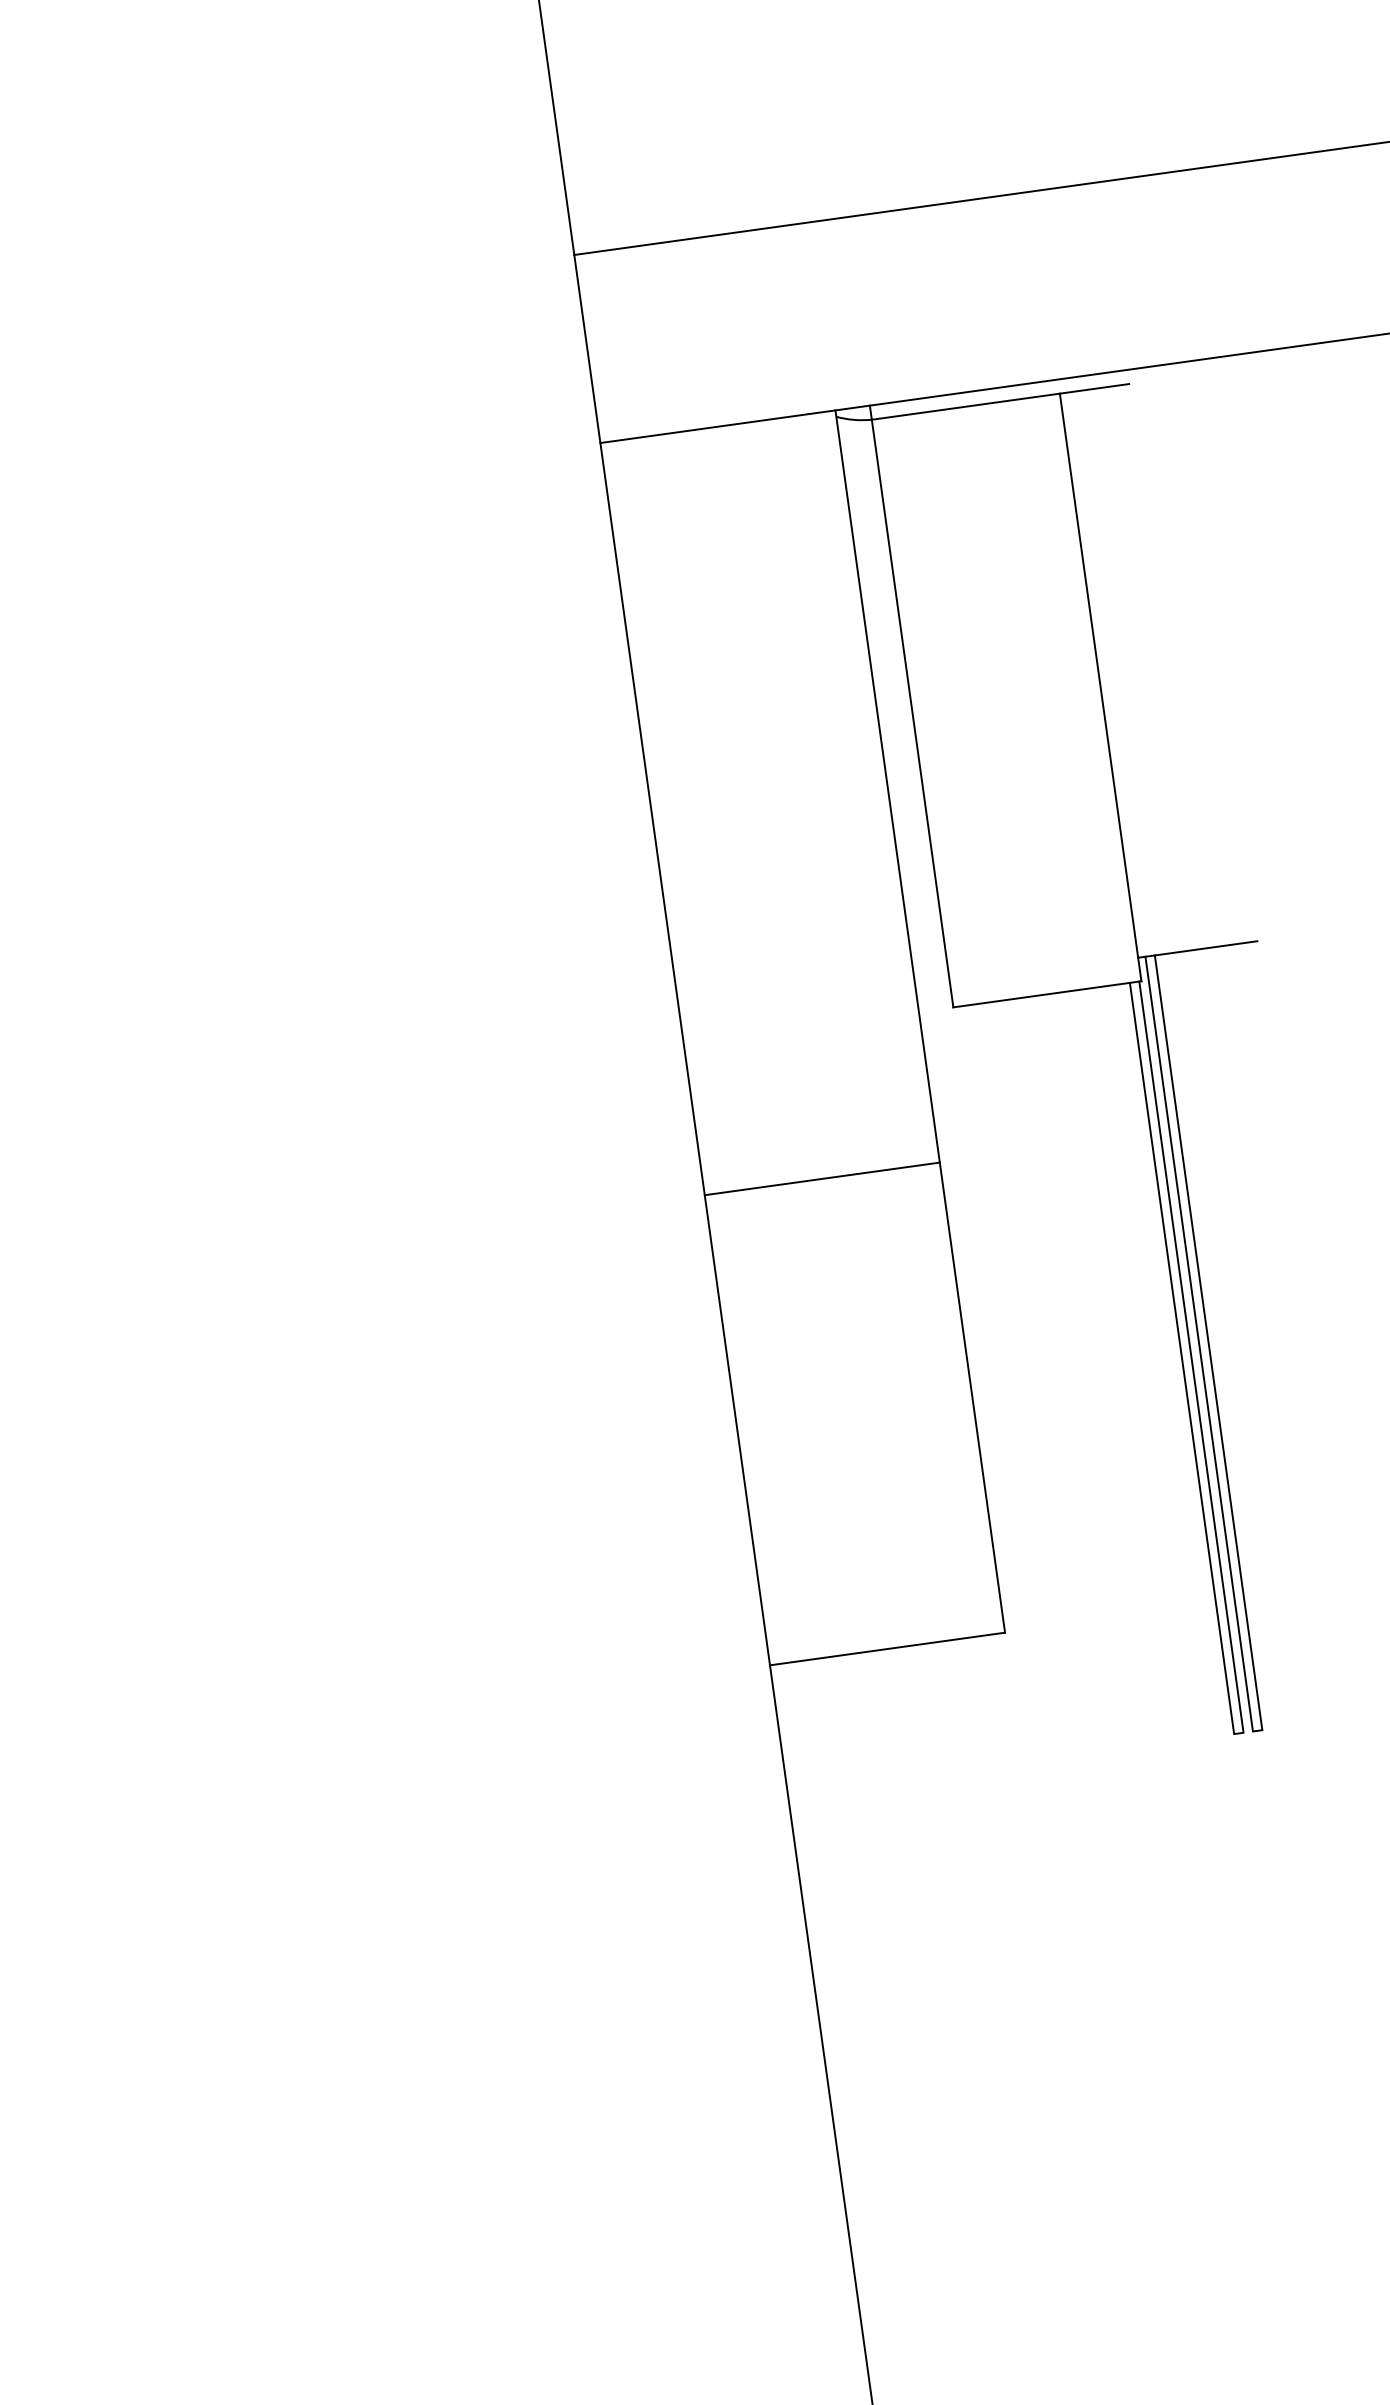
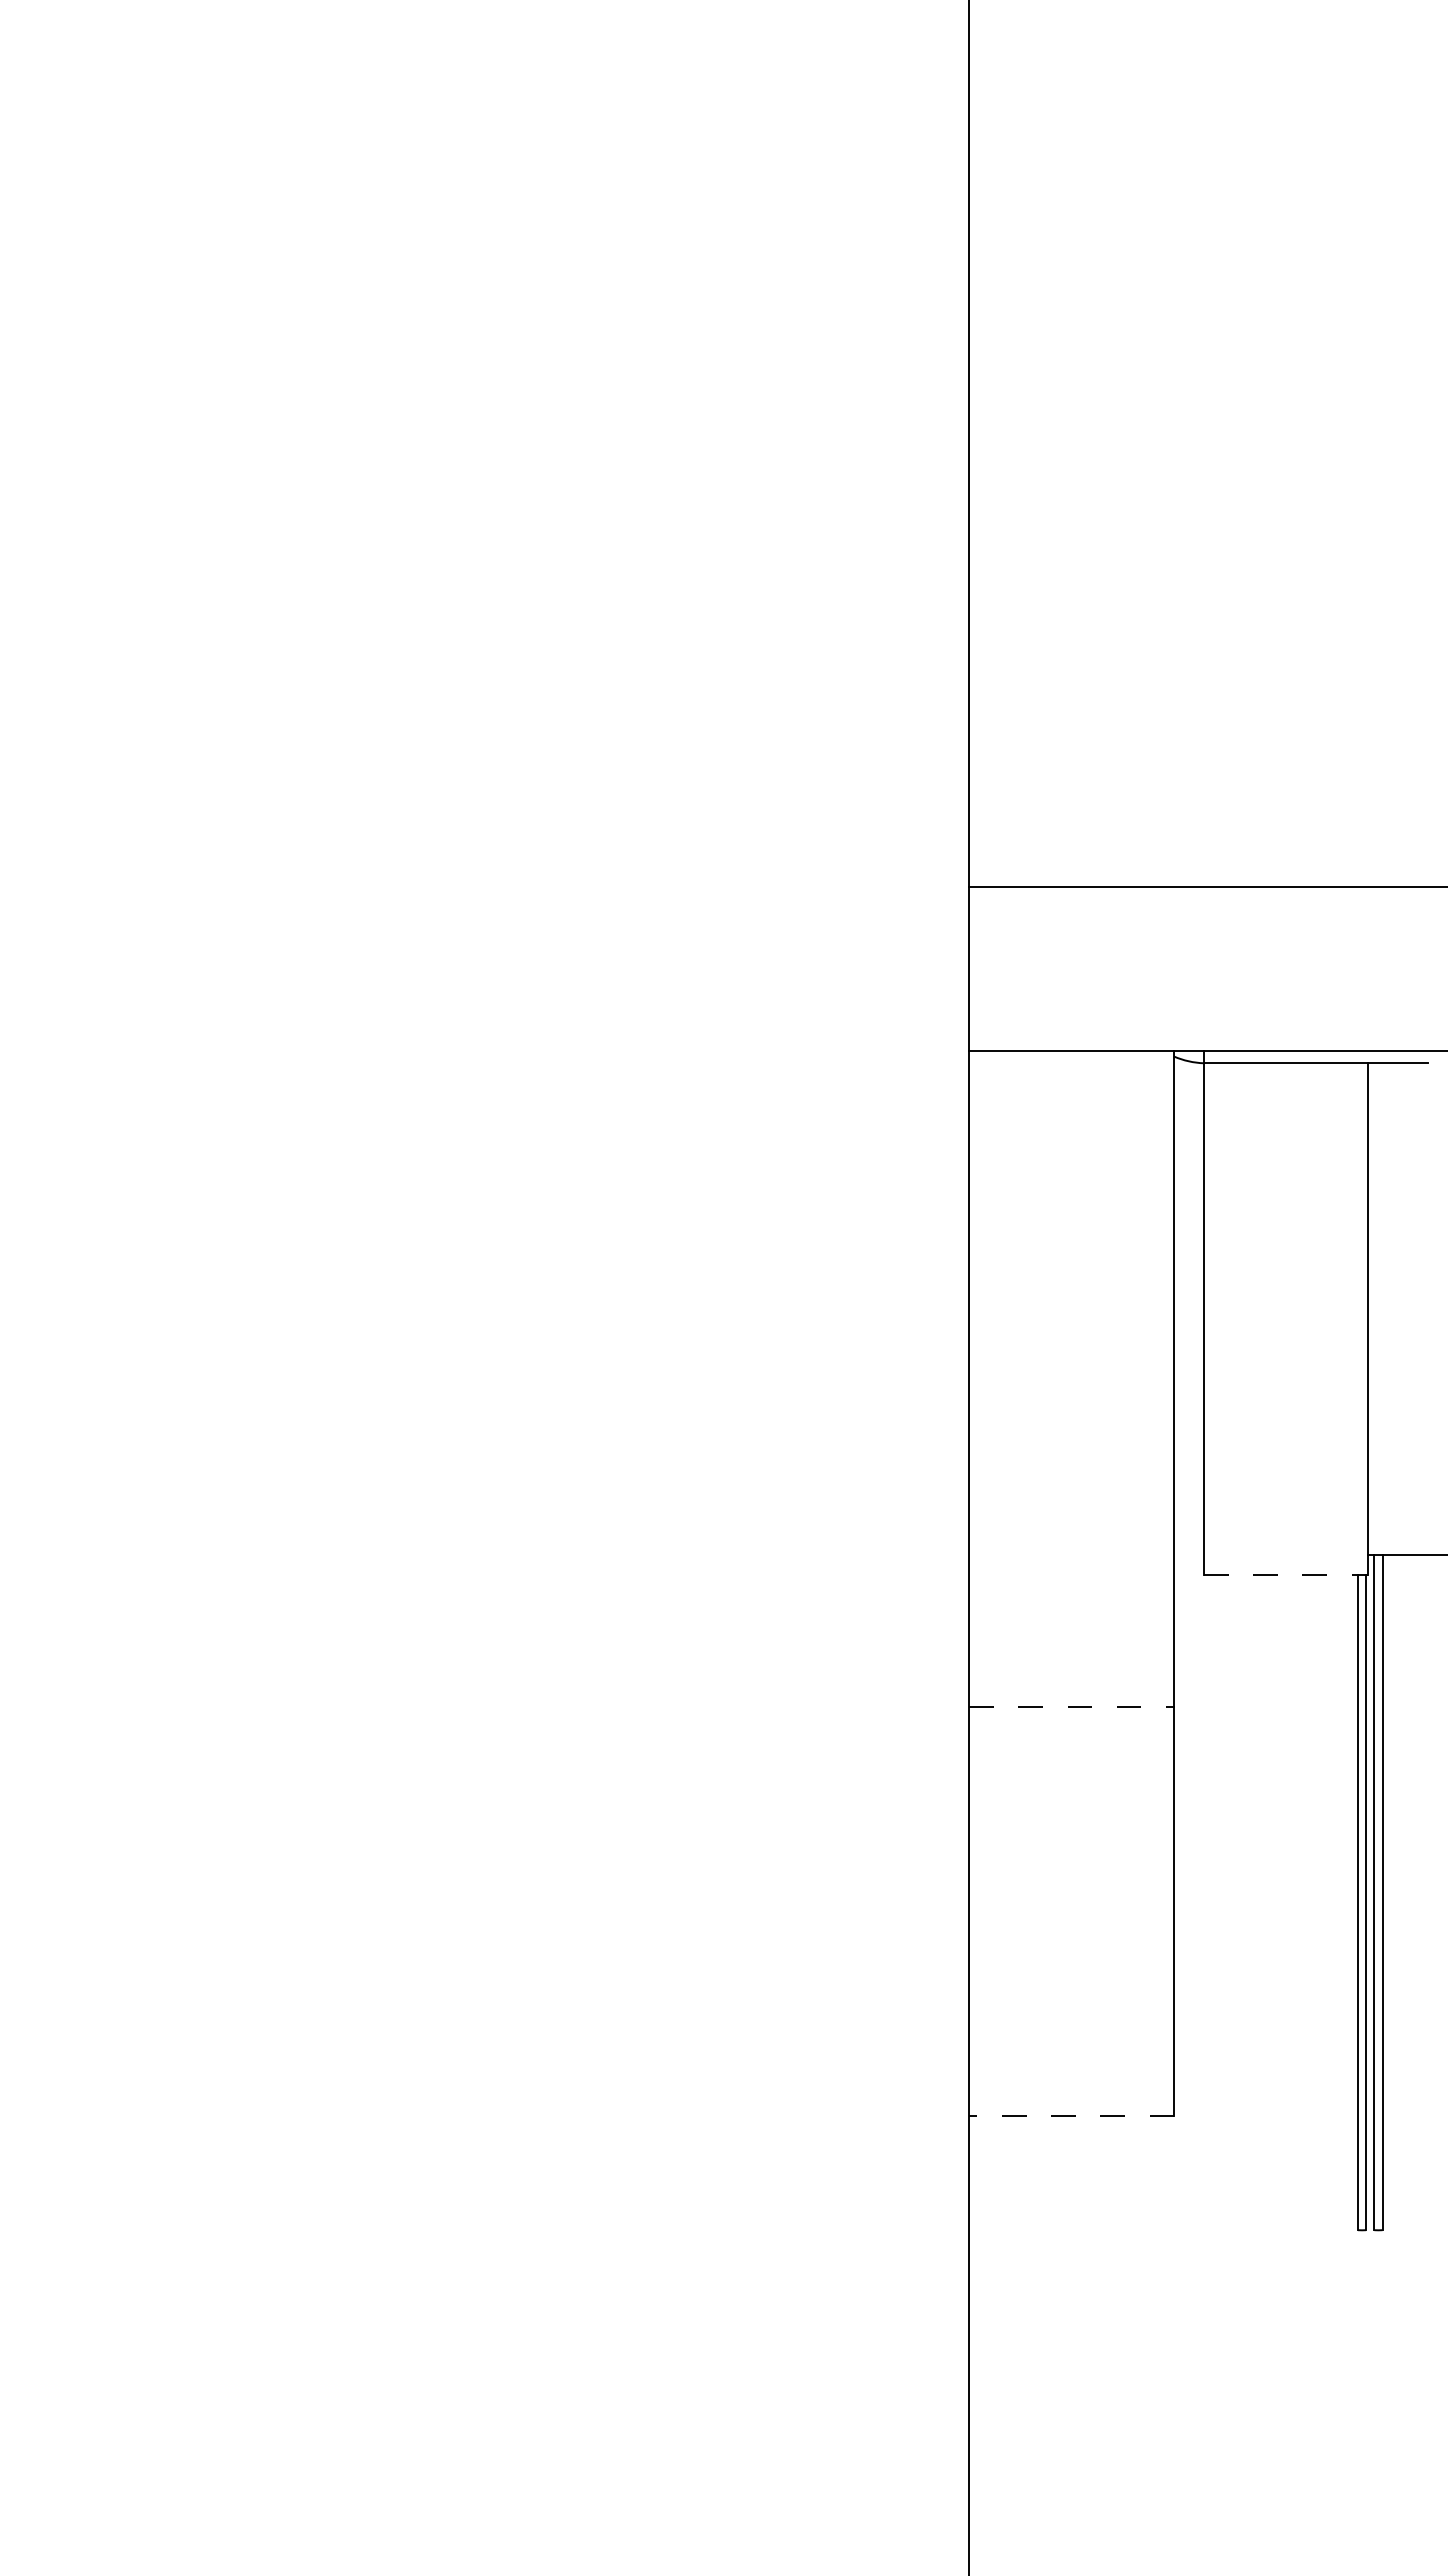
line: (1047, 994) -> (1286, 1575), solid -> dashed
line: (823, 1178) -> (1072, 1706), solid -> dashed
line: (887, 1649) -> (1071, 2116), solid -> dashed

